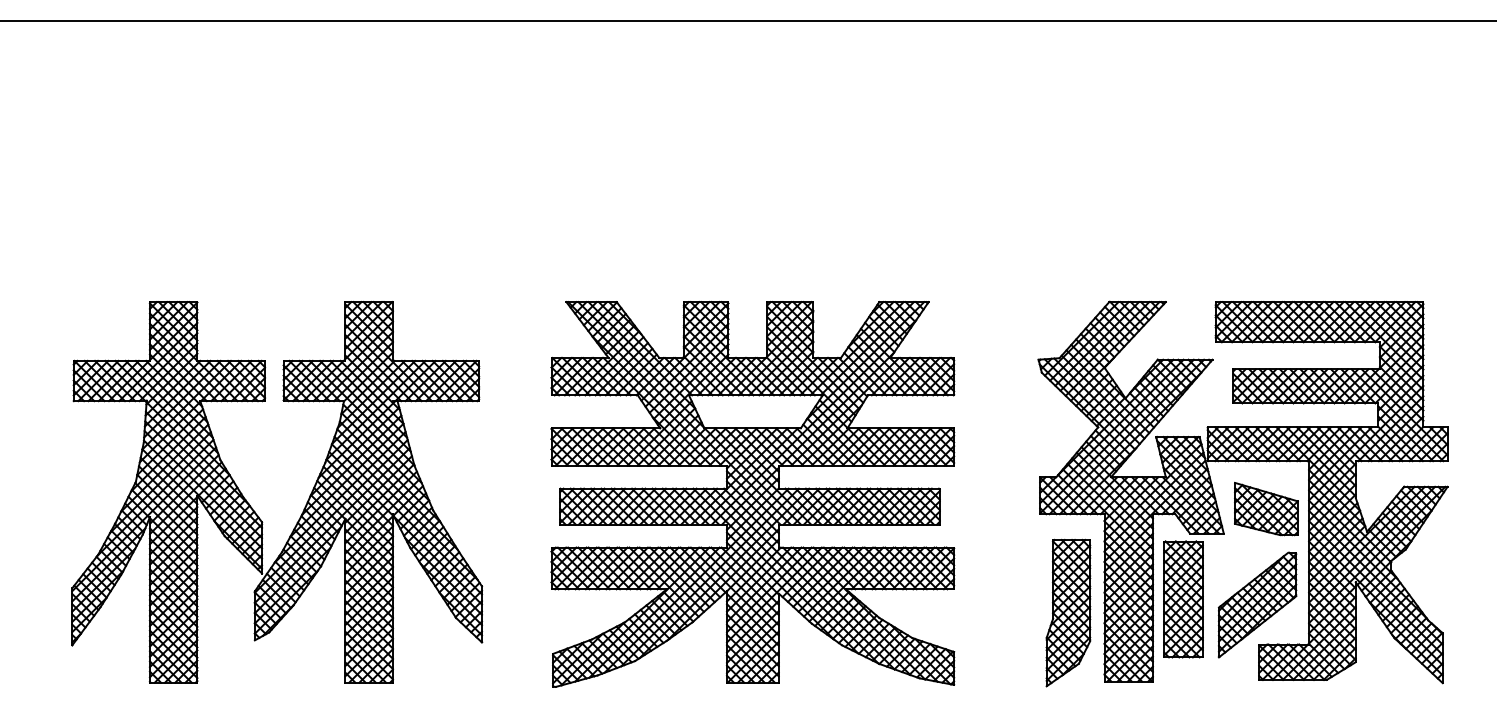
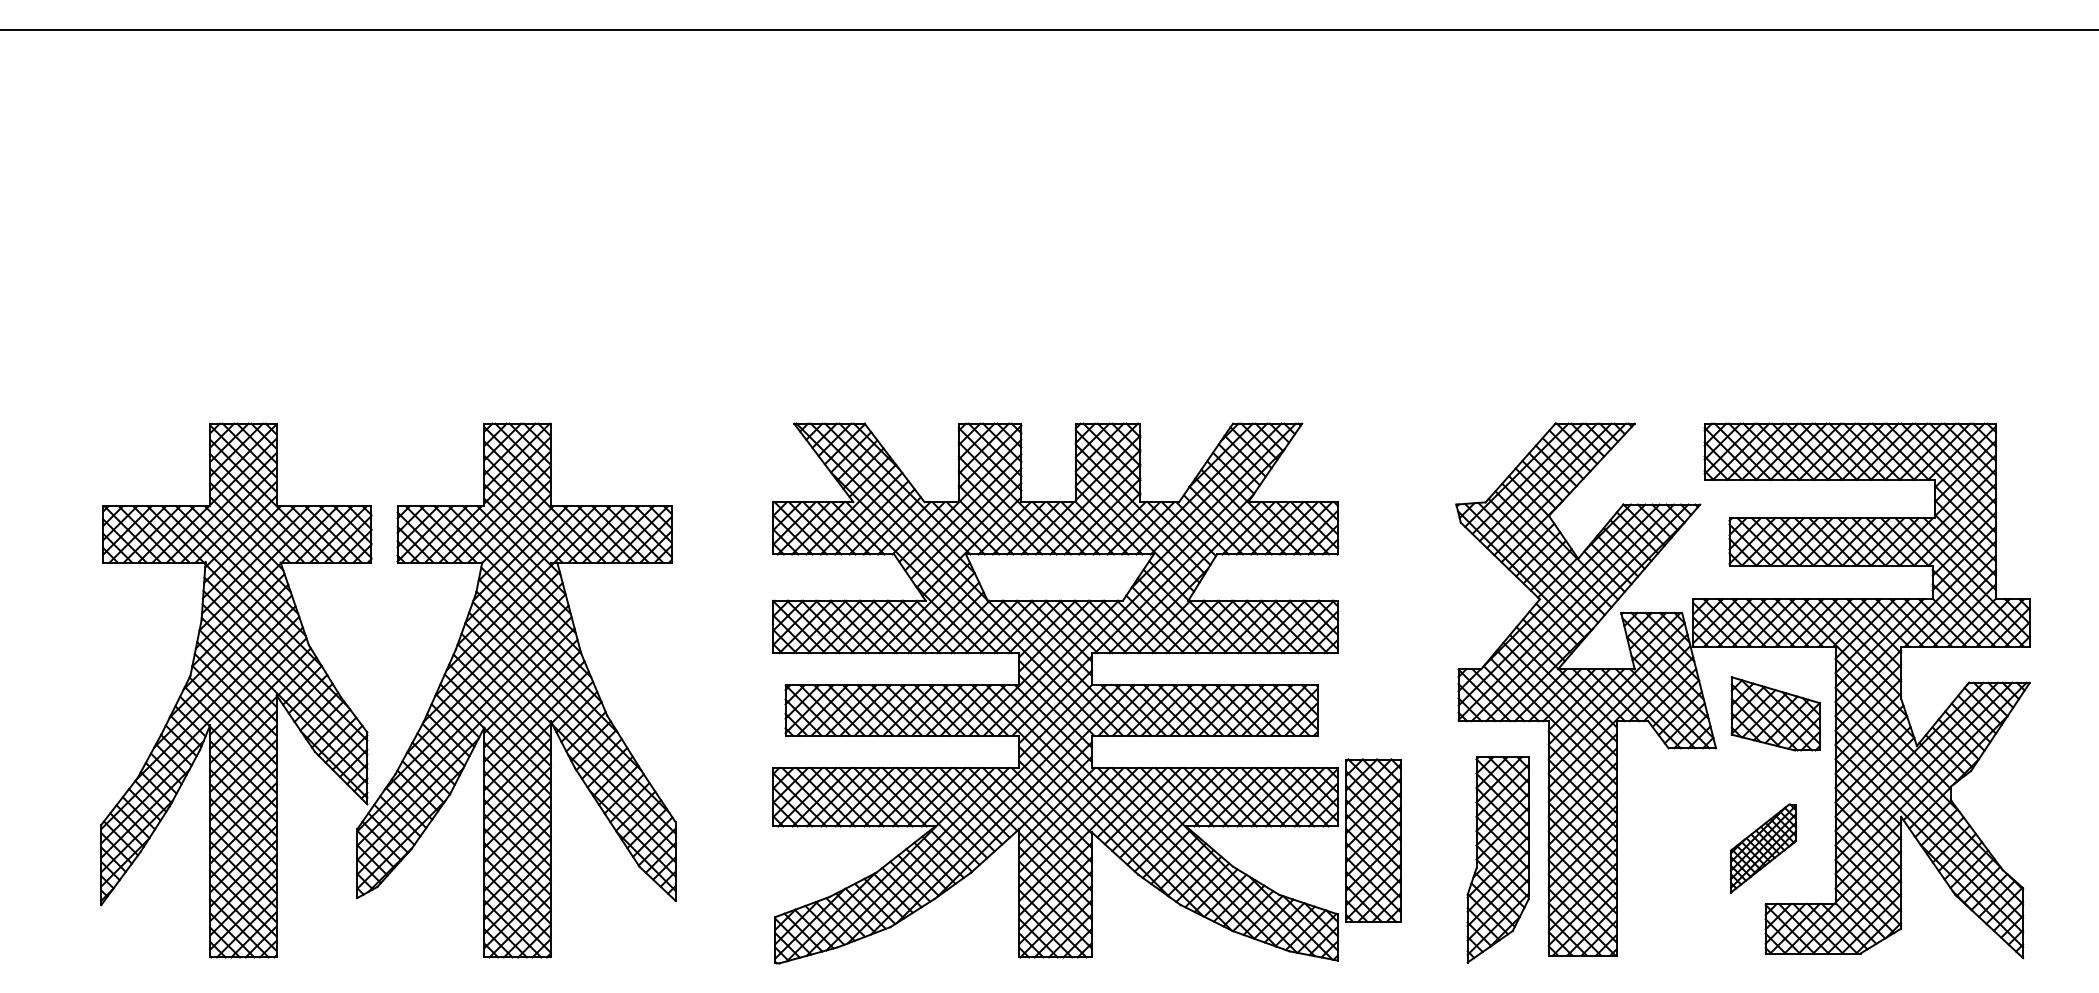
part: (1183, 599) -> (1373, 840), moved
part: (1257, 605) -> (1763, 848), size x0.6

